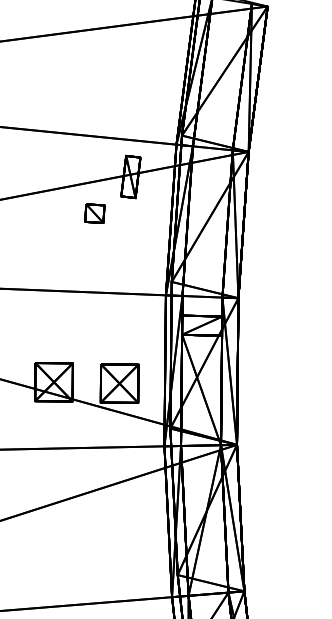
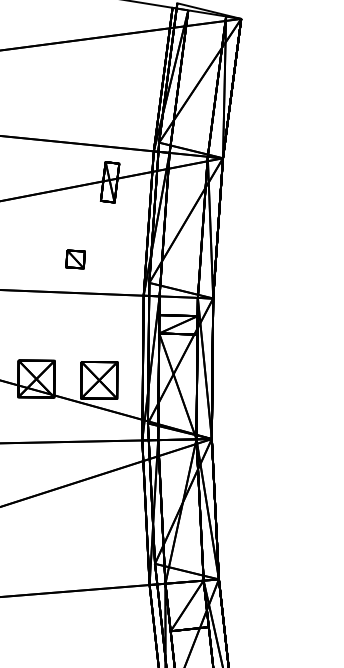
part: (94, 213) -> (75, 259), moved

